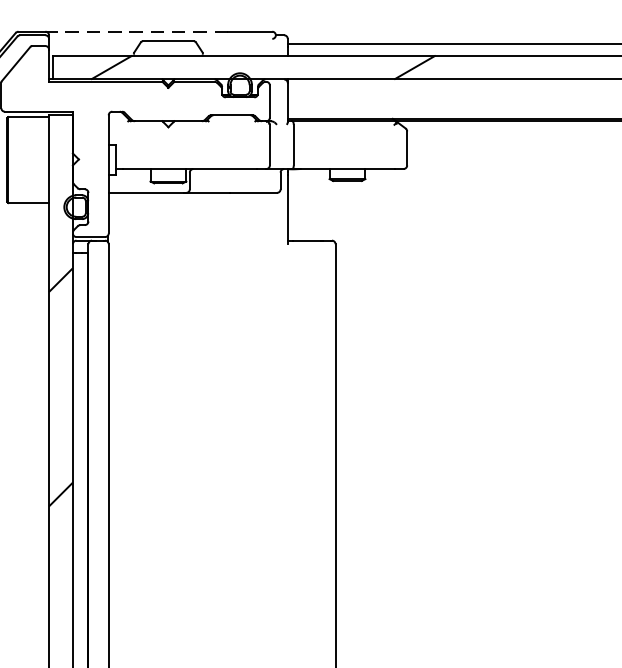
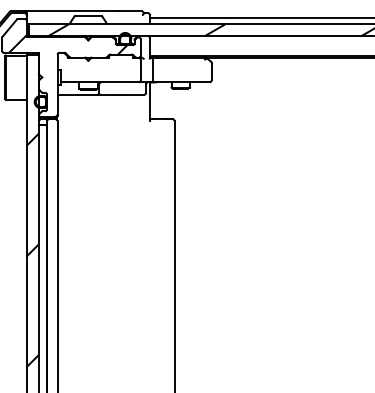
line: (135, 31) -> (71, 11), dashed -> solid
hatch: (129, 157) -> (68, 76), added

